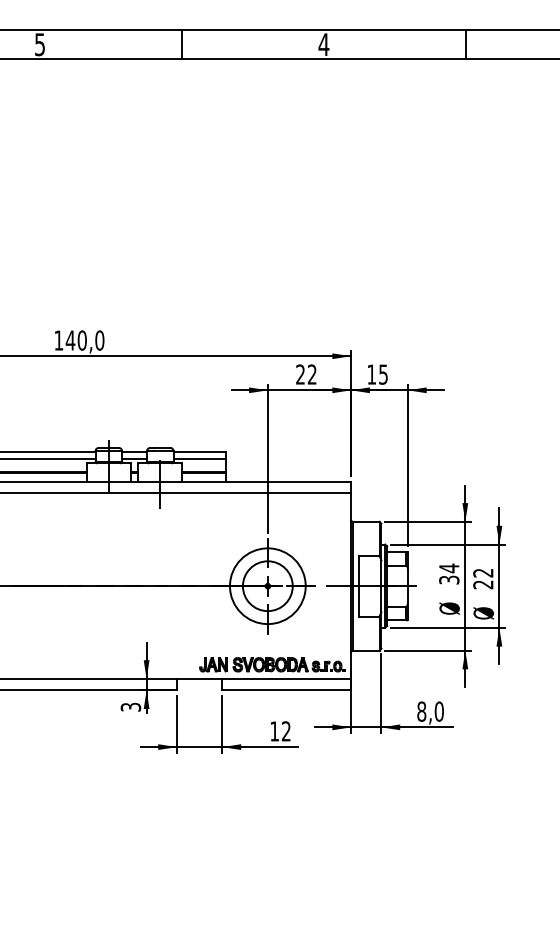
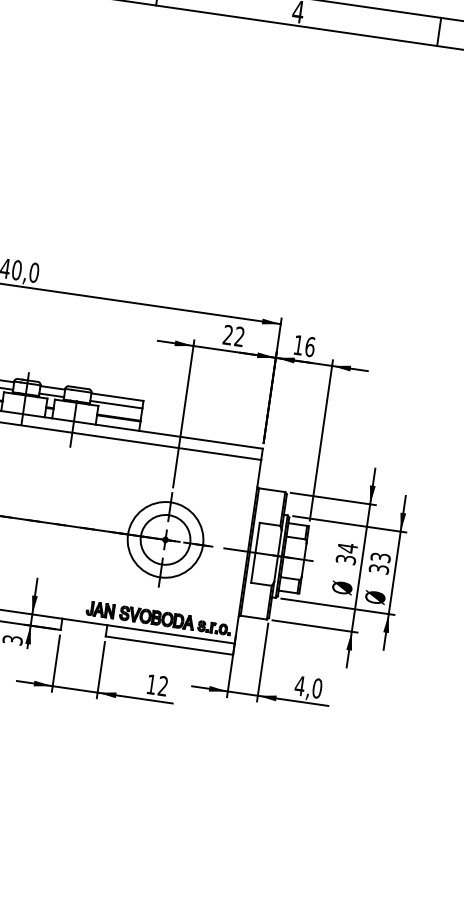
text: (383, 374) -> (310, 346), 15 -> 16
text: (483, 578) -> (380, 563), 22 -> 33
text: (421, 711) -> (299, 685), 8,0 -> 4,0

